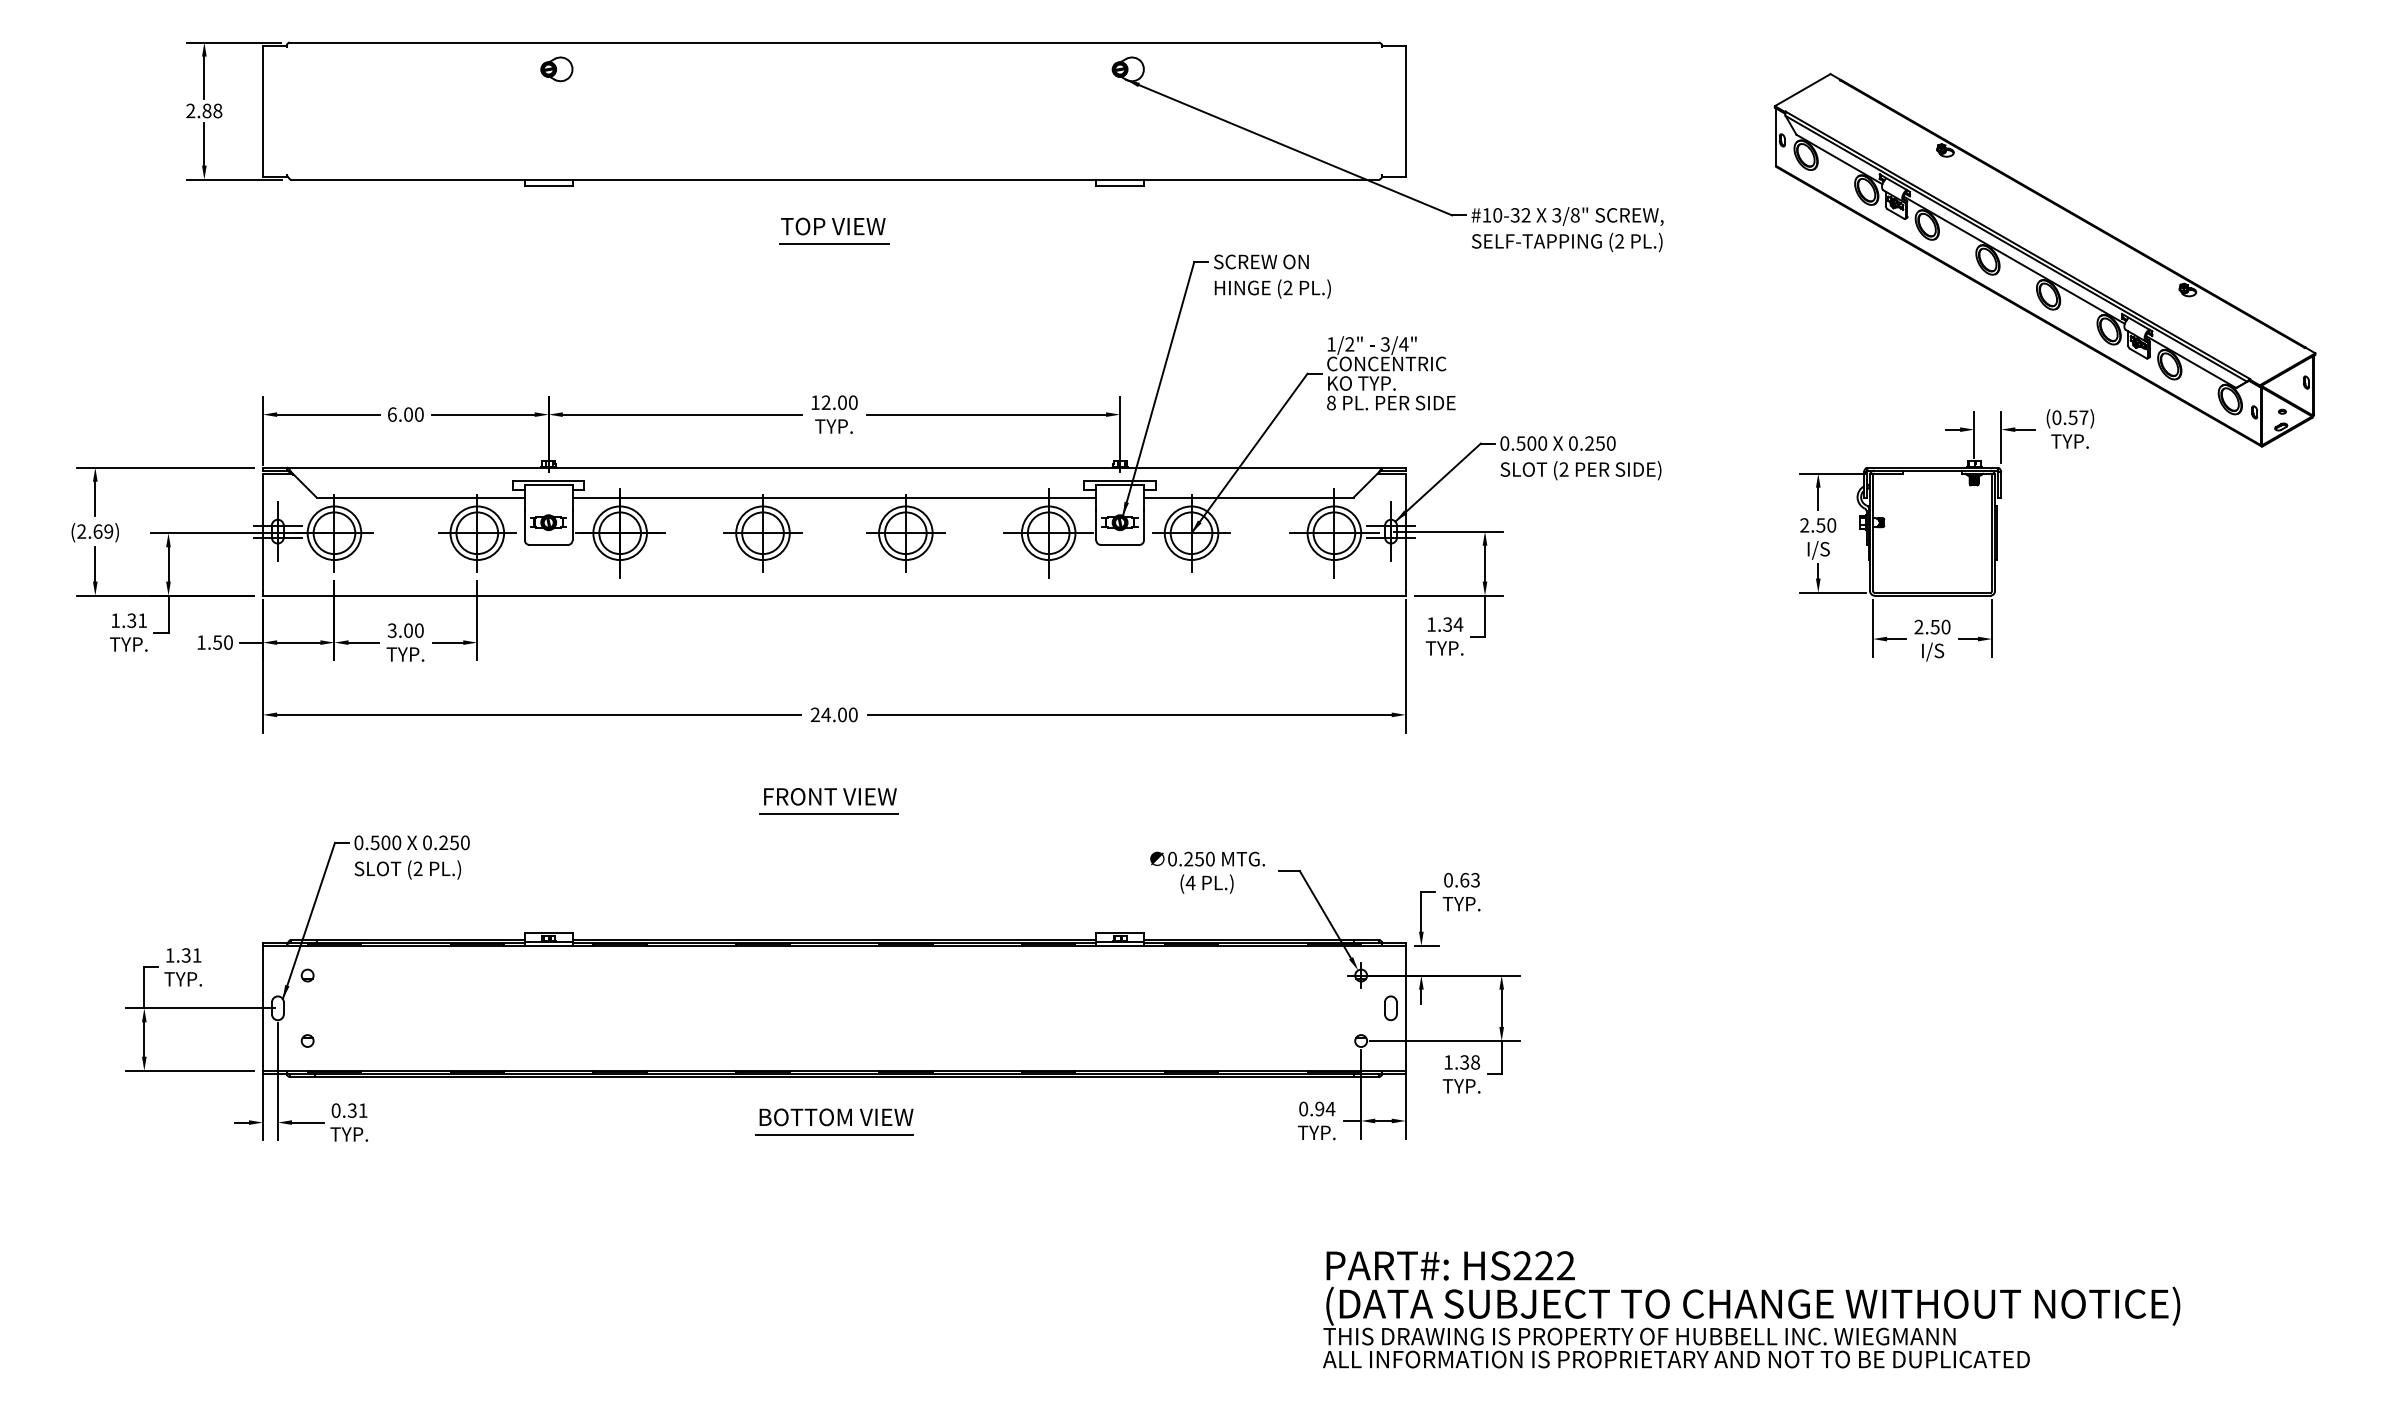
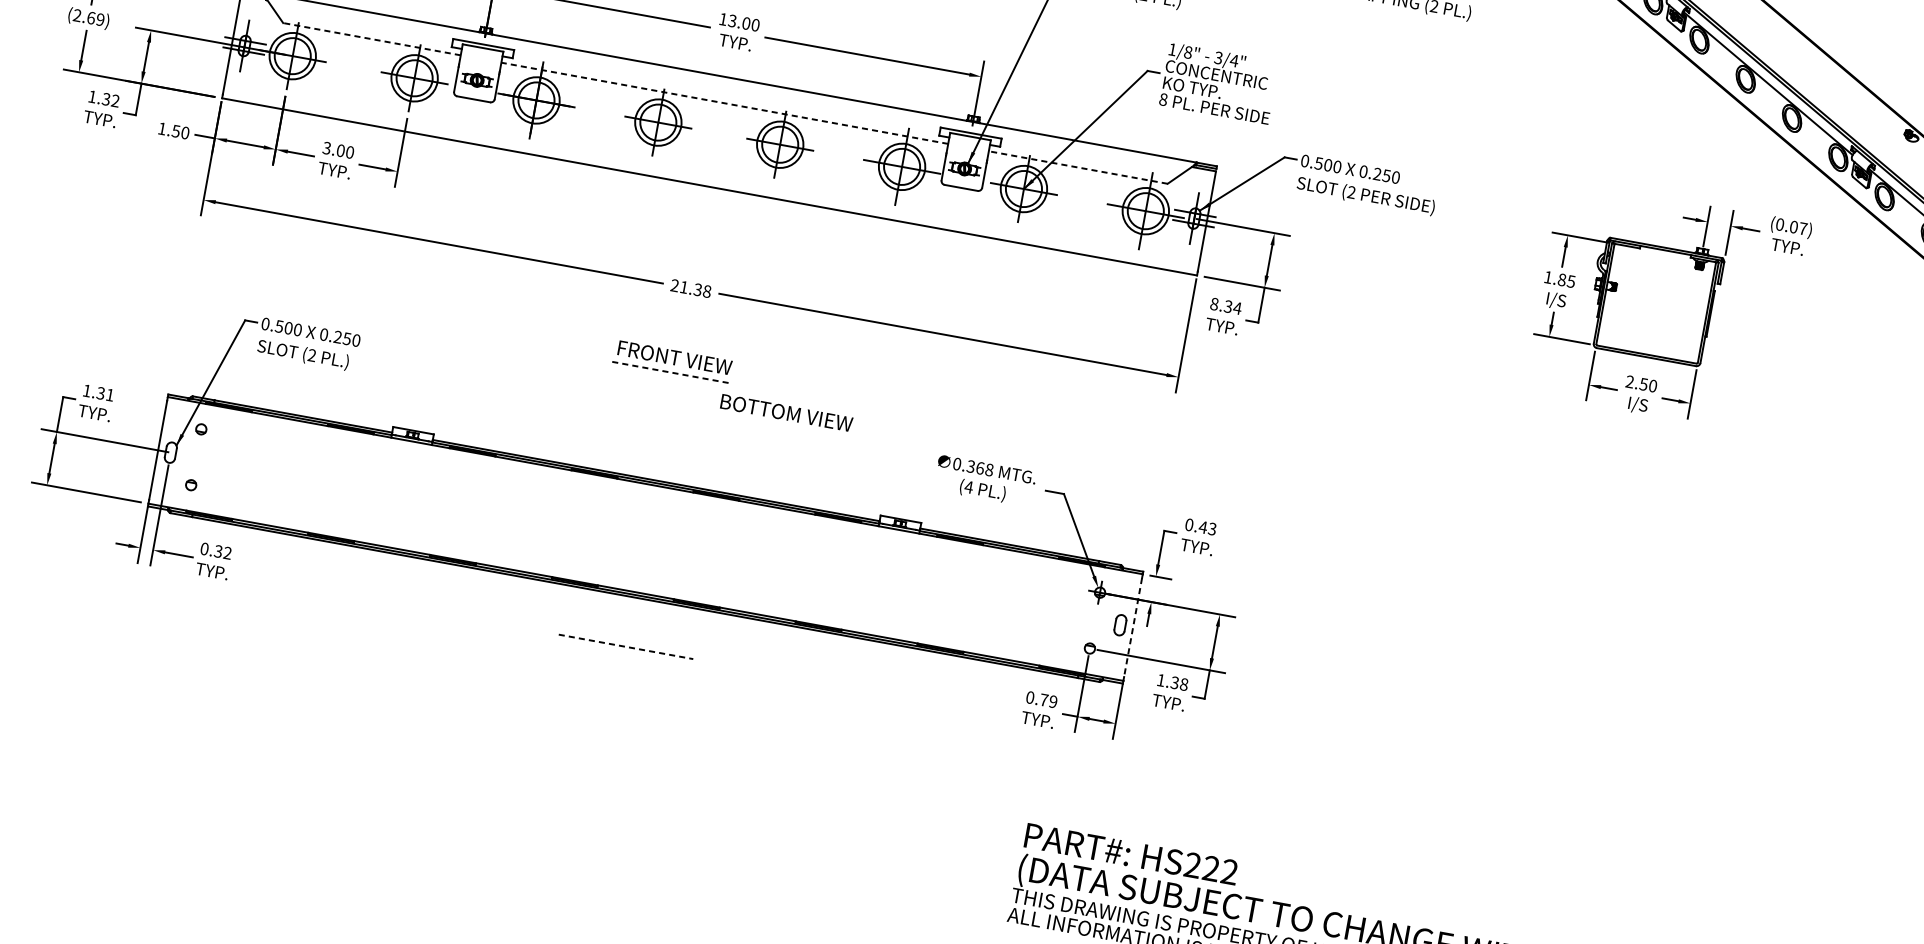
text: (1349, 344) -> (1187, 52), 1/2" -> 1/8"
text: (825, 403) -> (731, 21), 12.00 -> 13.00
text: (2072, 417) -> (1793, 226), (0.57) -> (0.07)
line: (420, 497) -> (371, 39), solid -> dashed
line: (834, 497) -> (724, 103), solid -> dashed
line: (1248, 497) -> (1078, 167), solid -> dashed
text: (1818, 525) -> (1560, 279), 2.50 -> 1.85
text: (142, 620) -> (115, 100), 1.31 -> 1.32
text: (1431, 624) -> (1214, 304), 1.34 -> 8.34
text: (839, 714) -> (695, 289), 24.00 -> 21.38
line: (828, 814) -> (670, 372), solid -> dashed
text: (1199, 858) -> (980, 467), 0.250 -> 0.368
text: (1464, 879) -> (1203, 526), 0.63 -> 0.43
line: (1405, 1008) -> (1132, 627), solid -> dashed
text: (1325, 1108) -> (1049, 700), 0.94 -> 0.79
text: (362, 1110) -> (227, 552), 0.31 -> 0.32
text: (836, 1117) -> (786, 413), moved
line: (834, 1134) -> (626, 646), solid -> dashed

